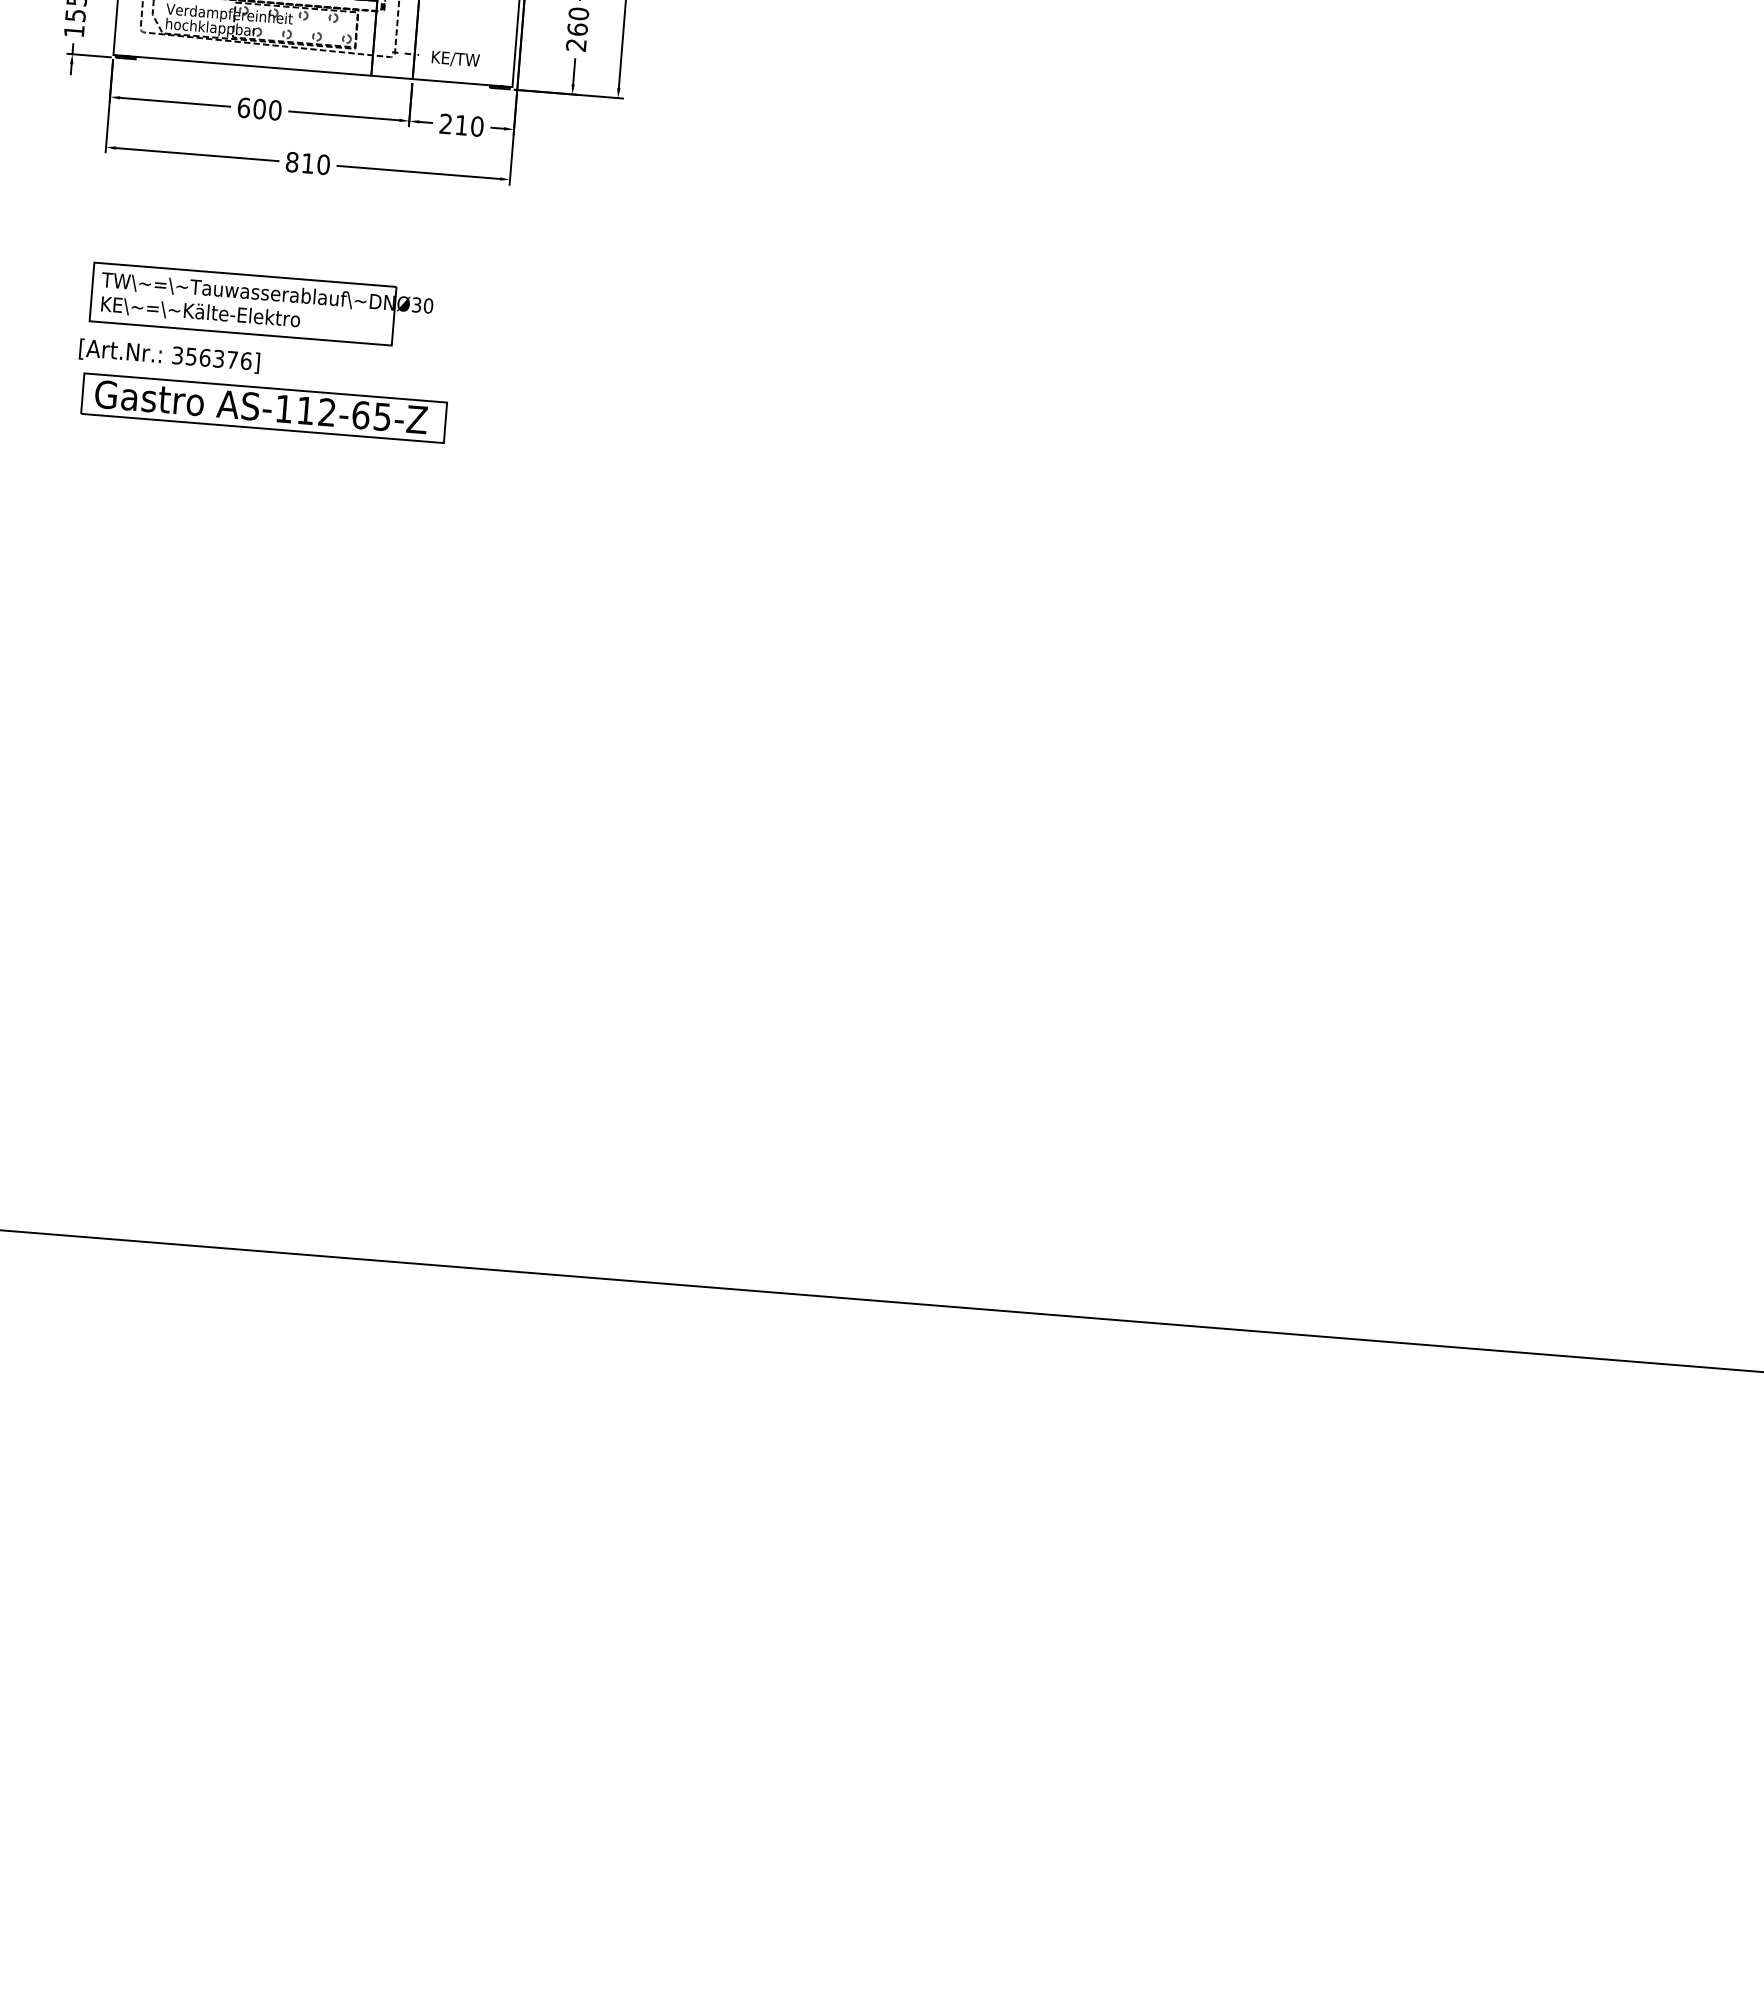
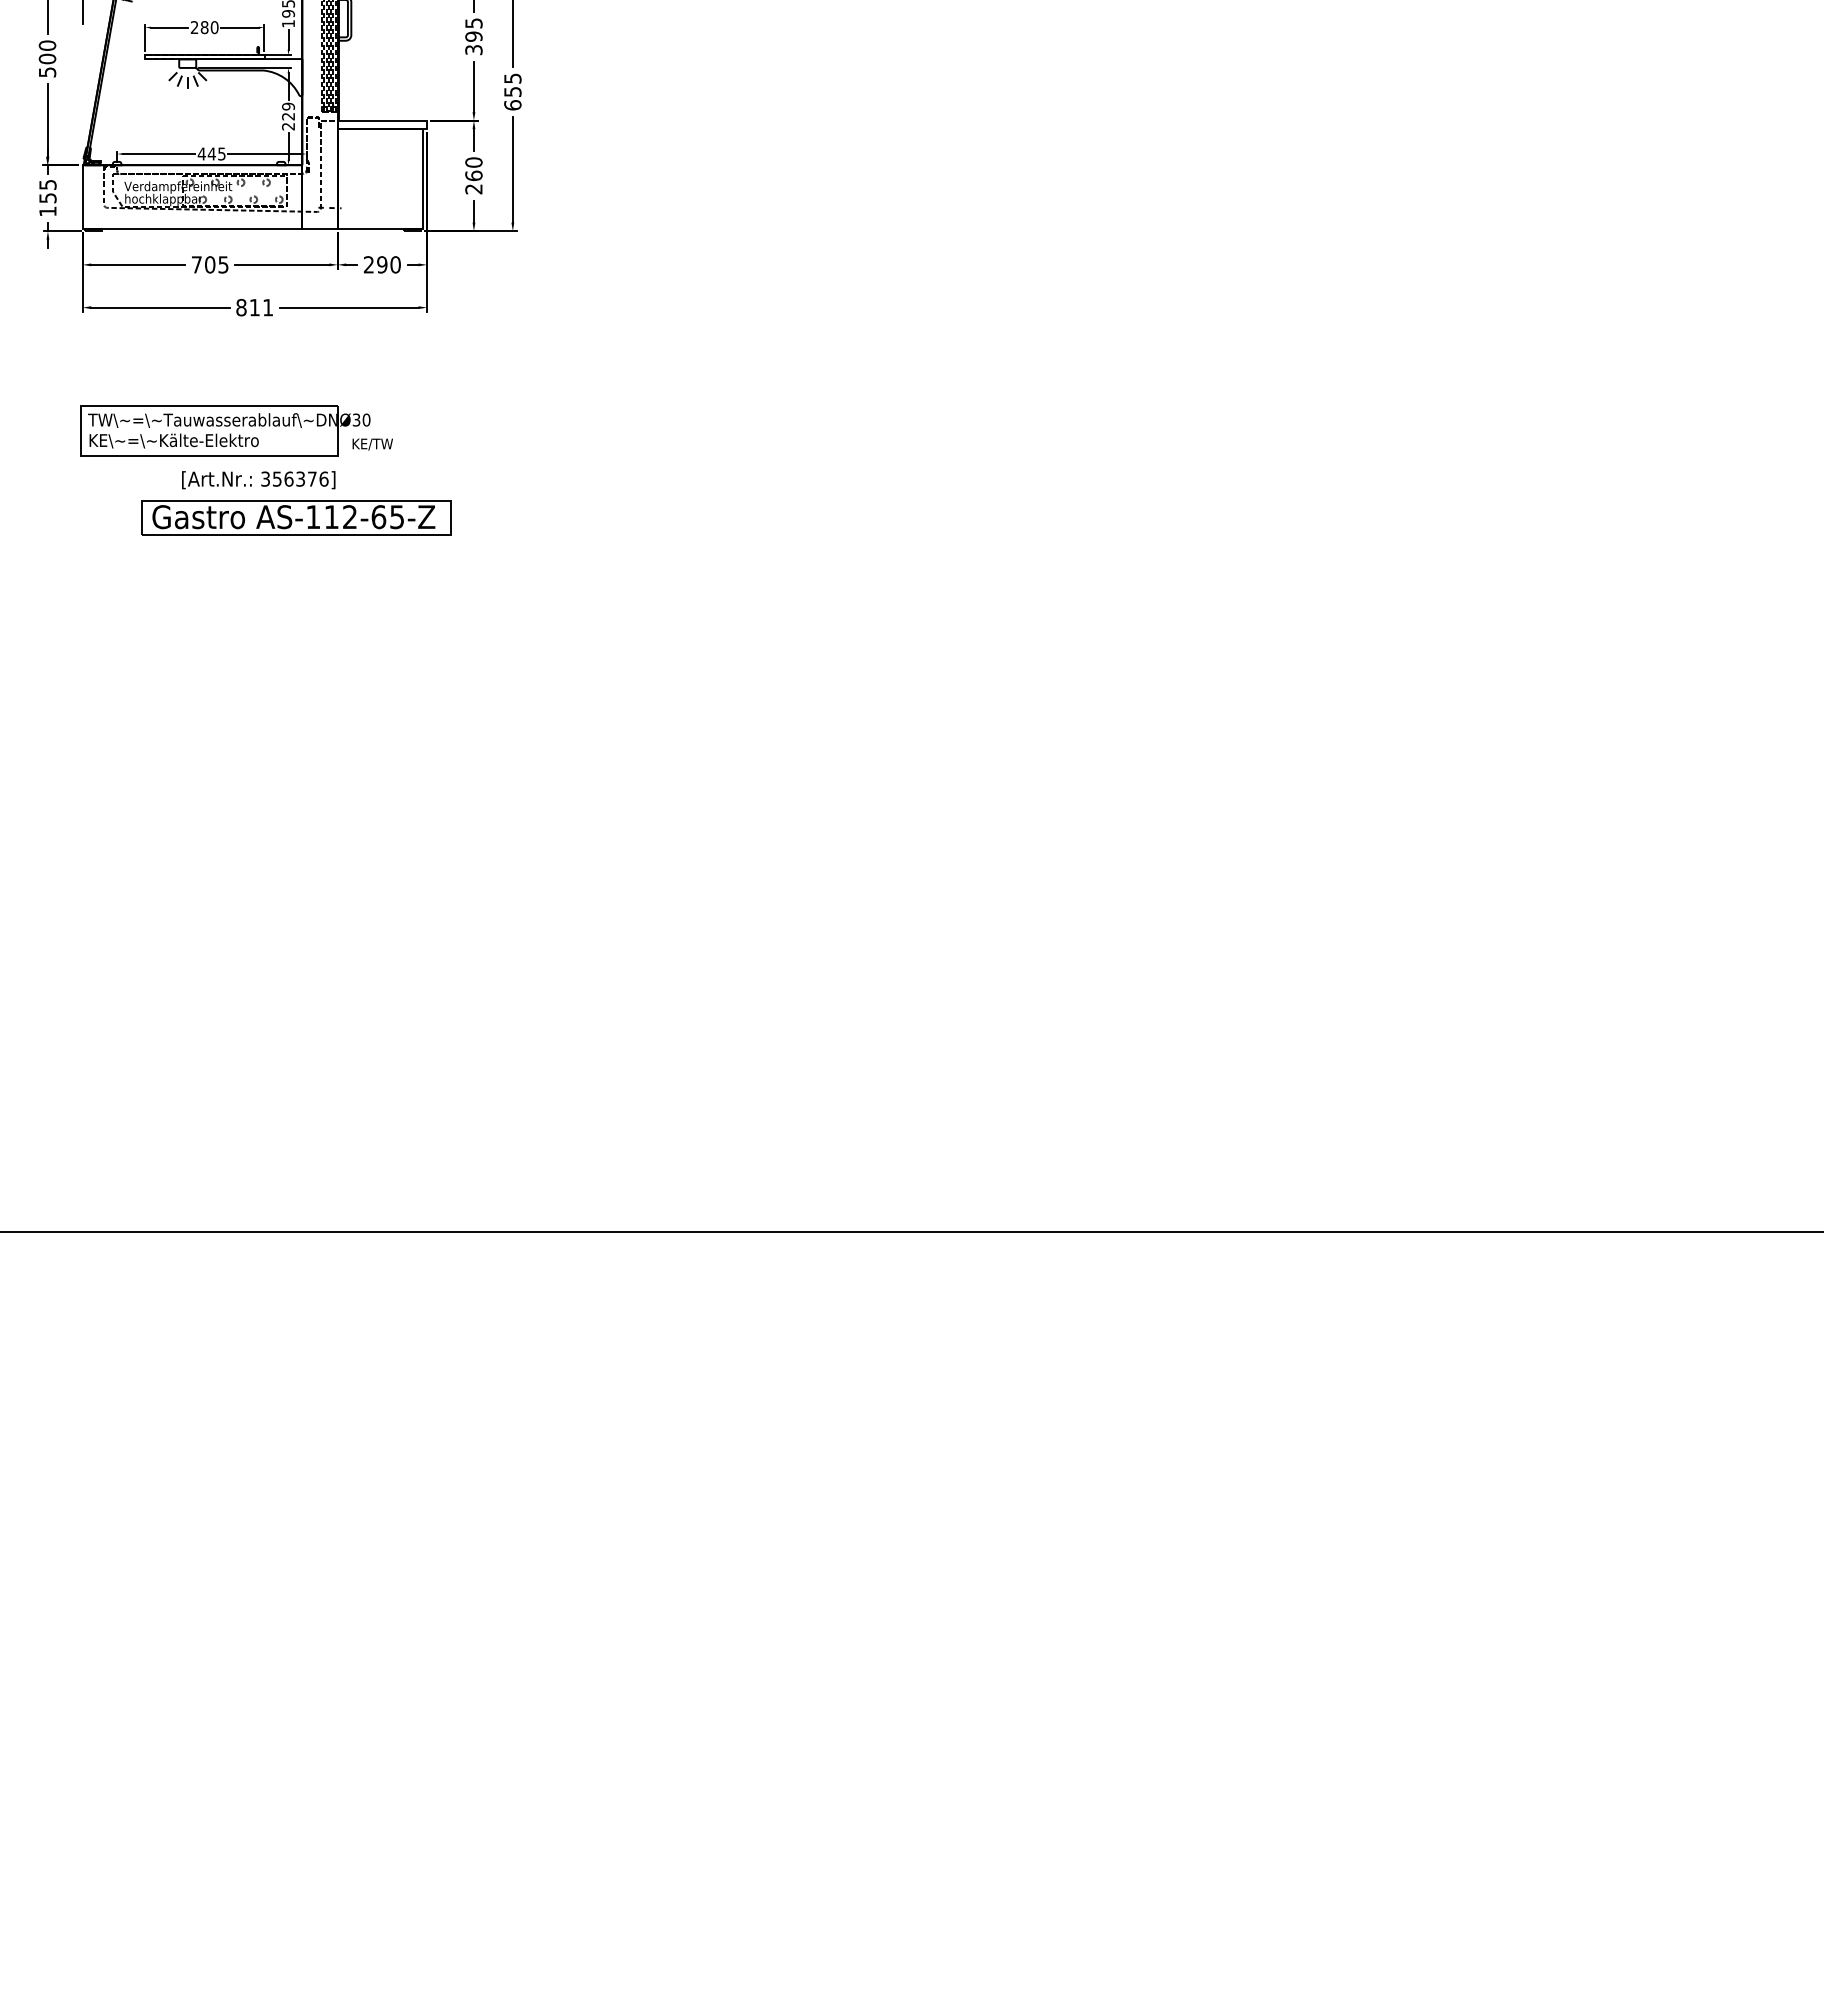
text: (455, 59) -> (372, 444), moved
text: (258, 108) -> (209, 264), 600 -> 705
text: (461, 124) -> (382, 264), 210 -> 290
text: (324, 164) -> (268, 307), 810 -> 811
text: (169, 356) -> (258, 480), moved
part: (264, 407) -> (296, 517), moved

